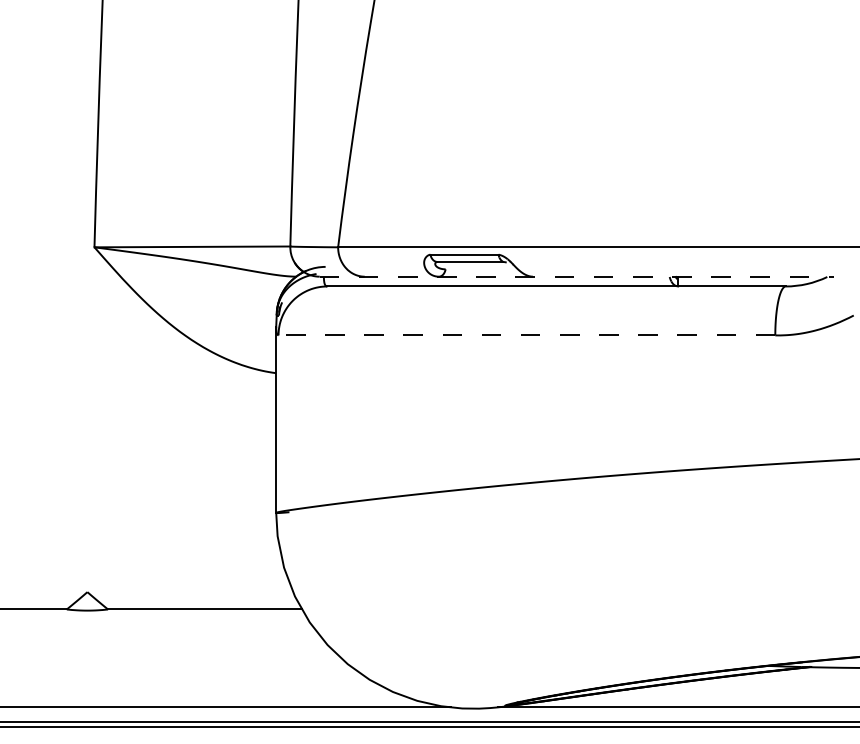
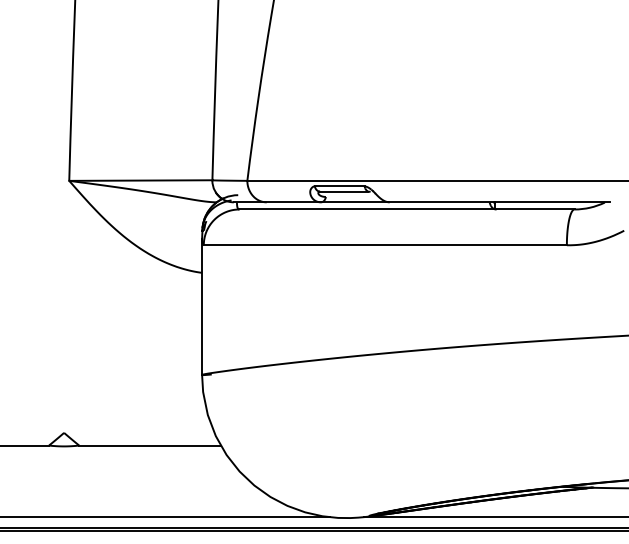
line: (577, 276) -> (422, 202), dashed -> solid
line: (526, 335) -> (385, 245), dashed -> solid

